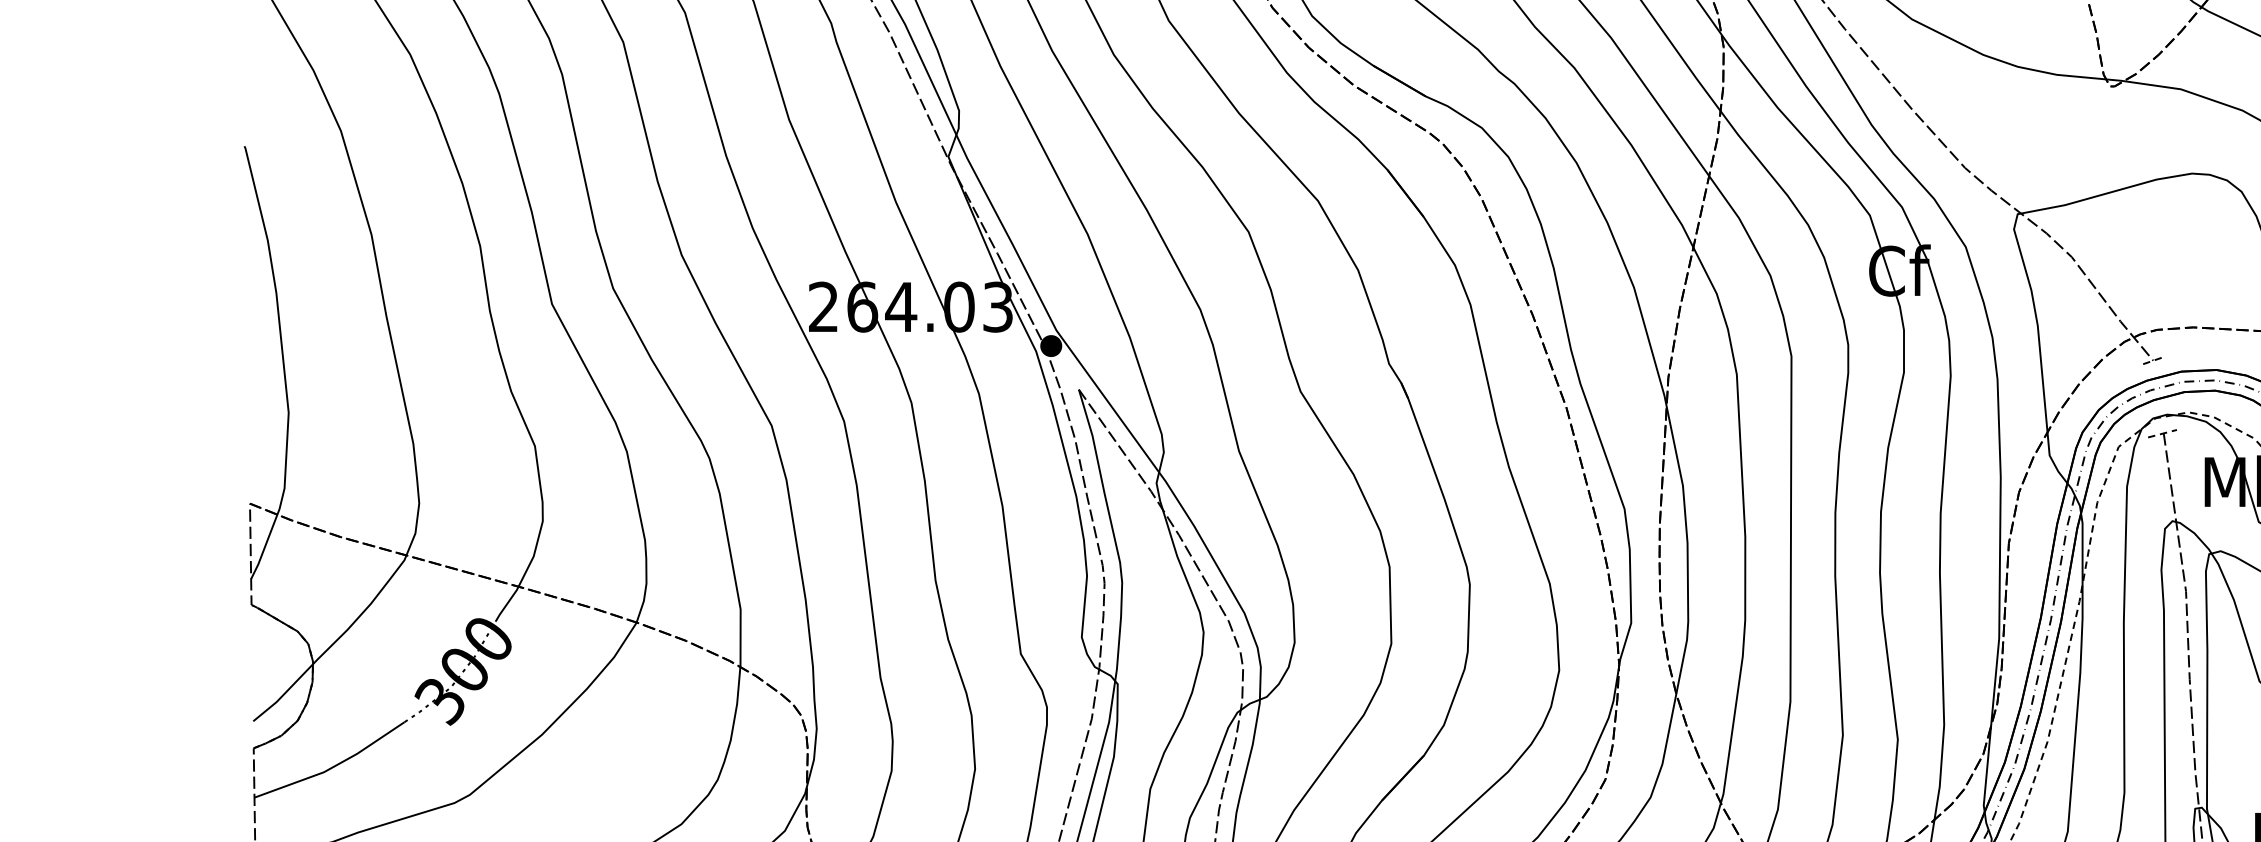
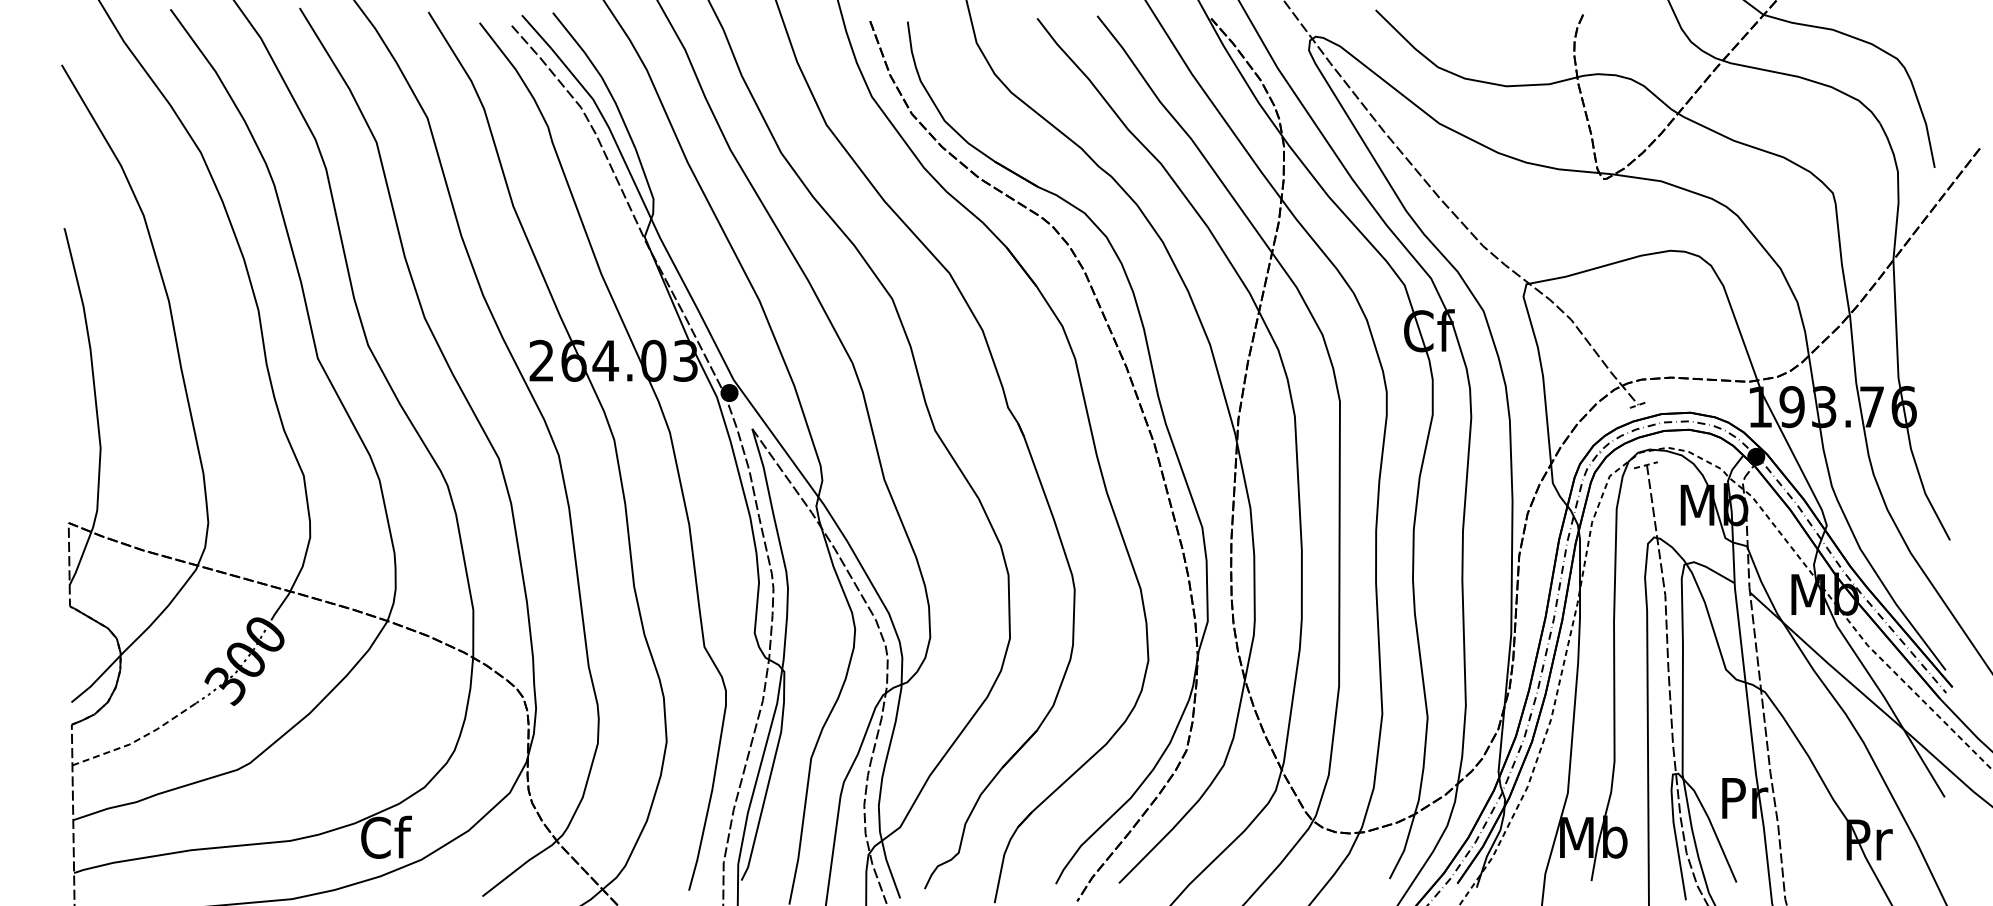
line: (333, 767) -> (137, 740), solid -> dashed

